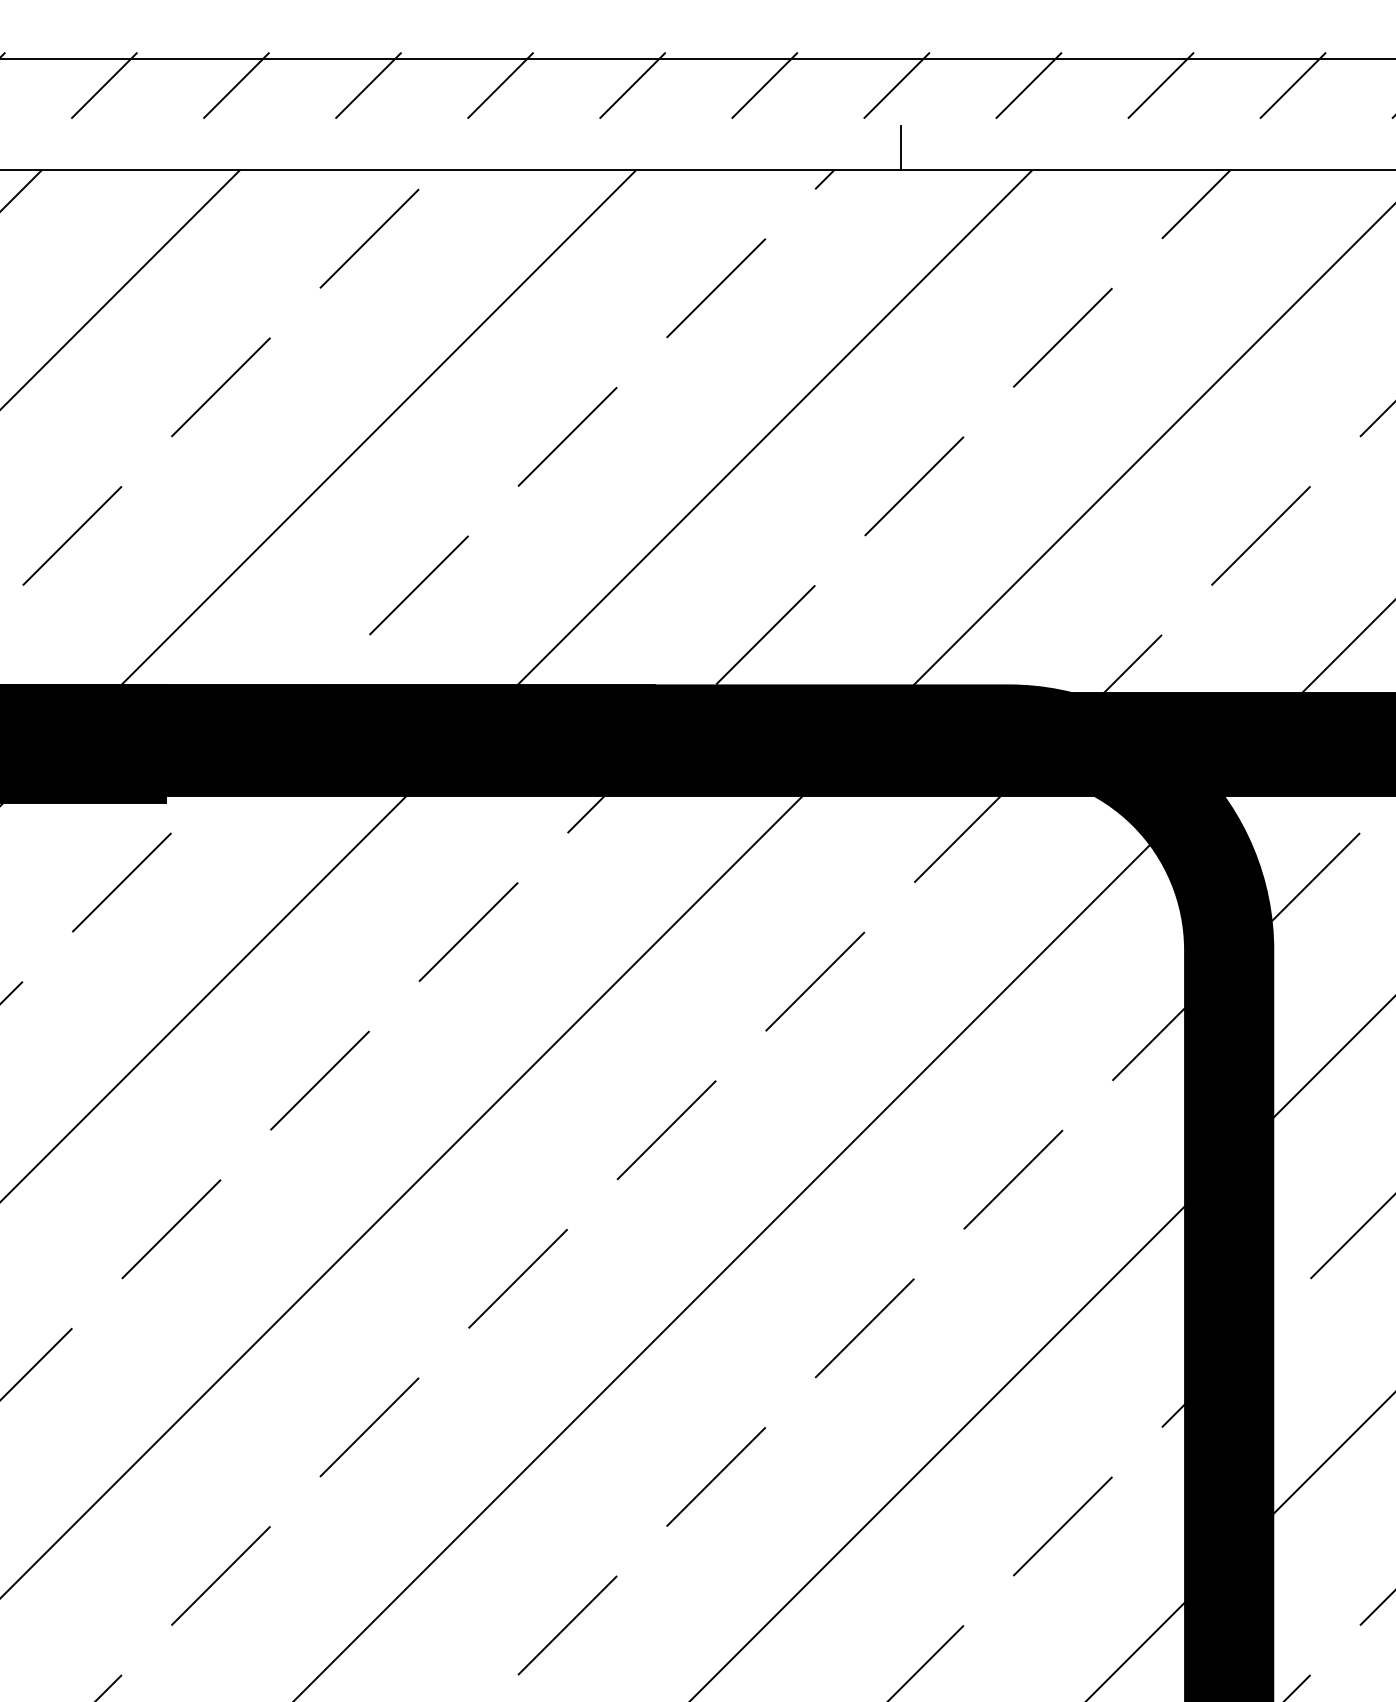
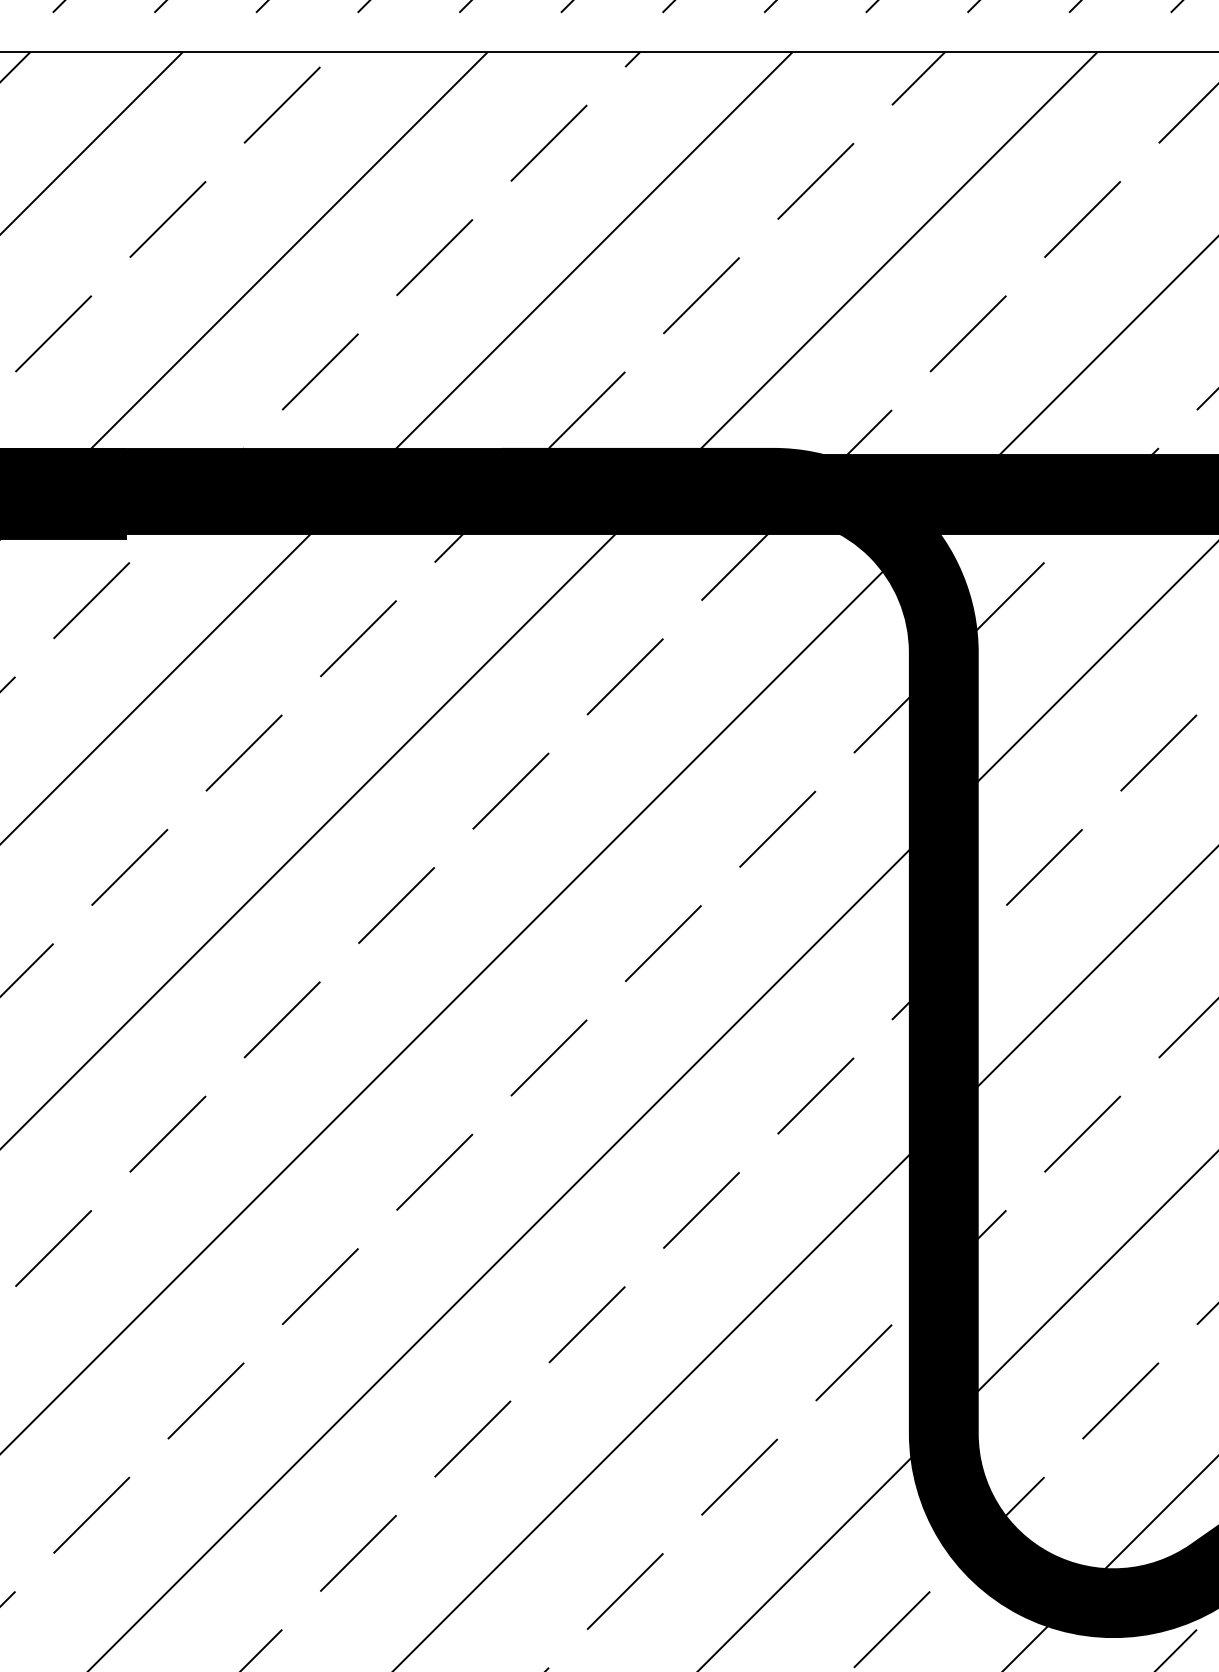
line: (901, 148) -> (691, 35), removed

